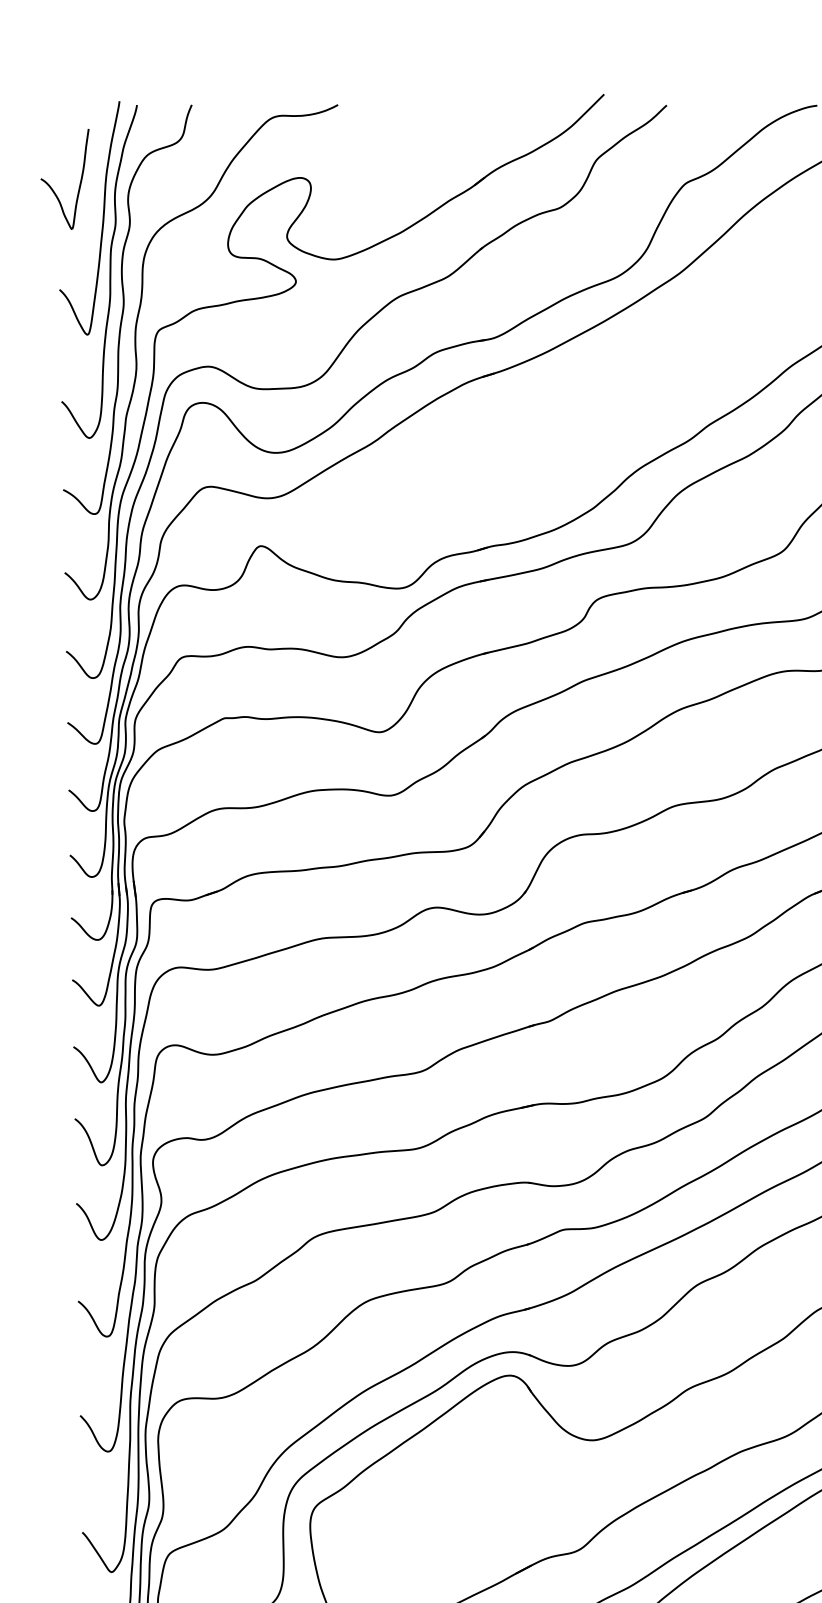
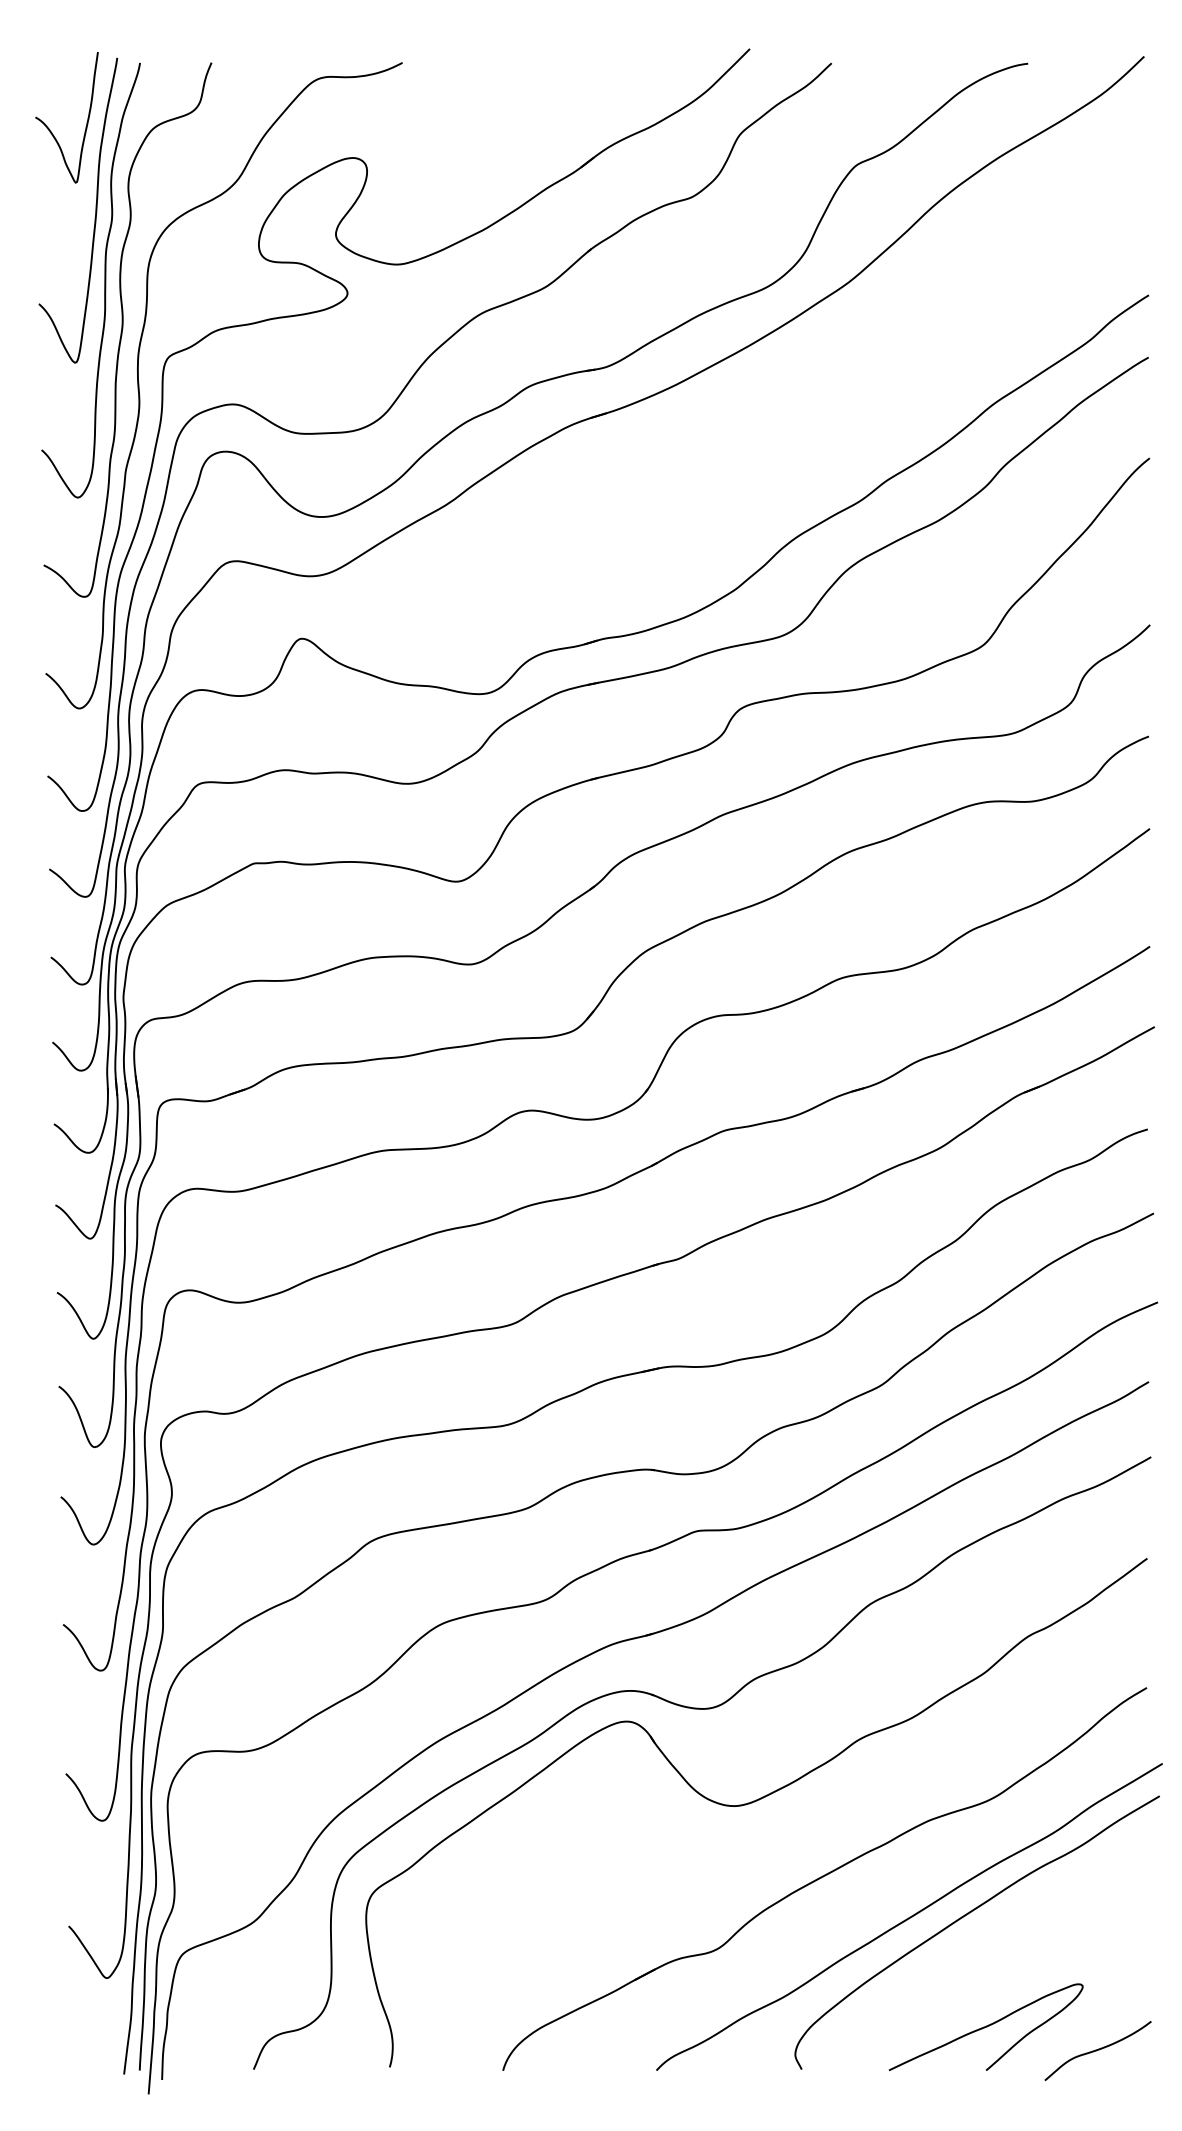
curve: (52, 188) -> (50, 129), moved

